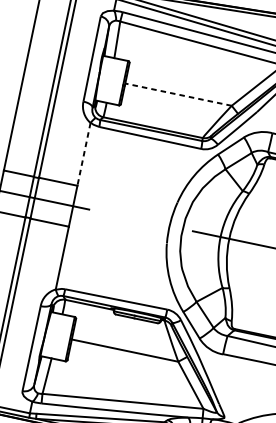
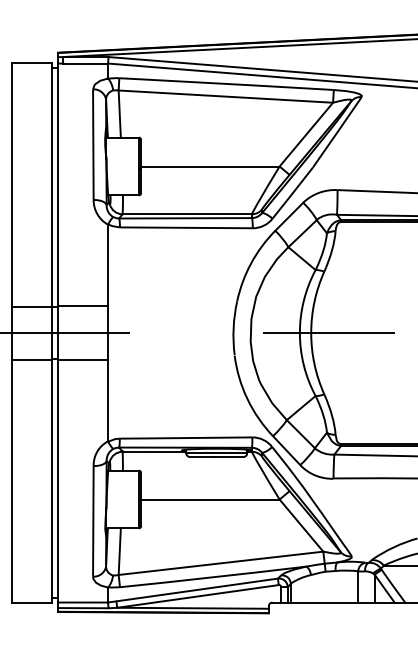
line: (177, 94) -> (209, 166), dashed -> solid
line: (84, 154) -> (108, 265), dashed -> solid

